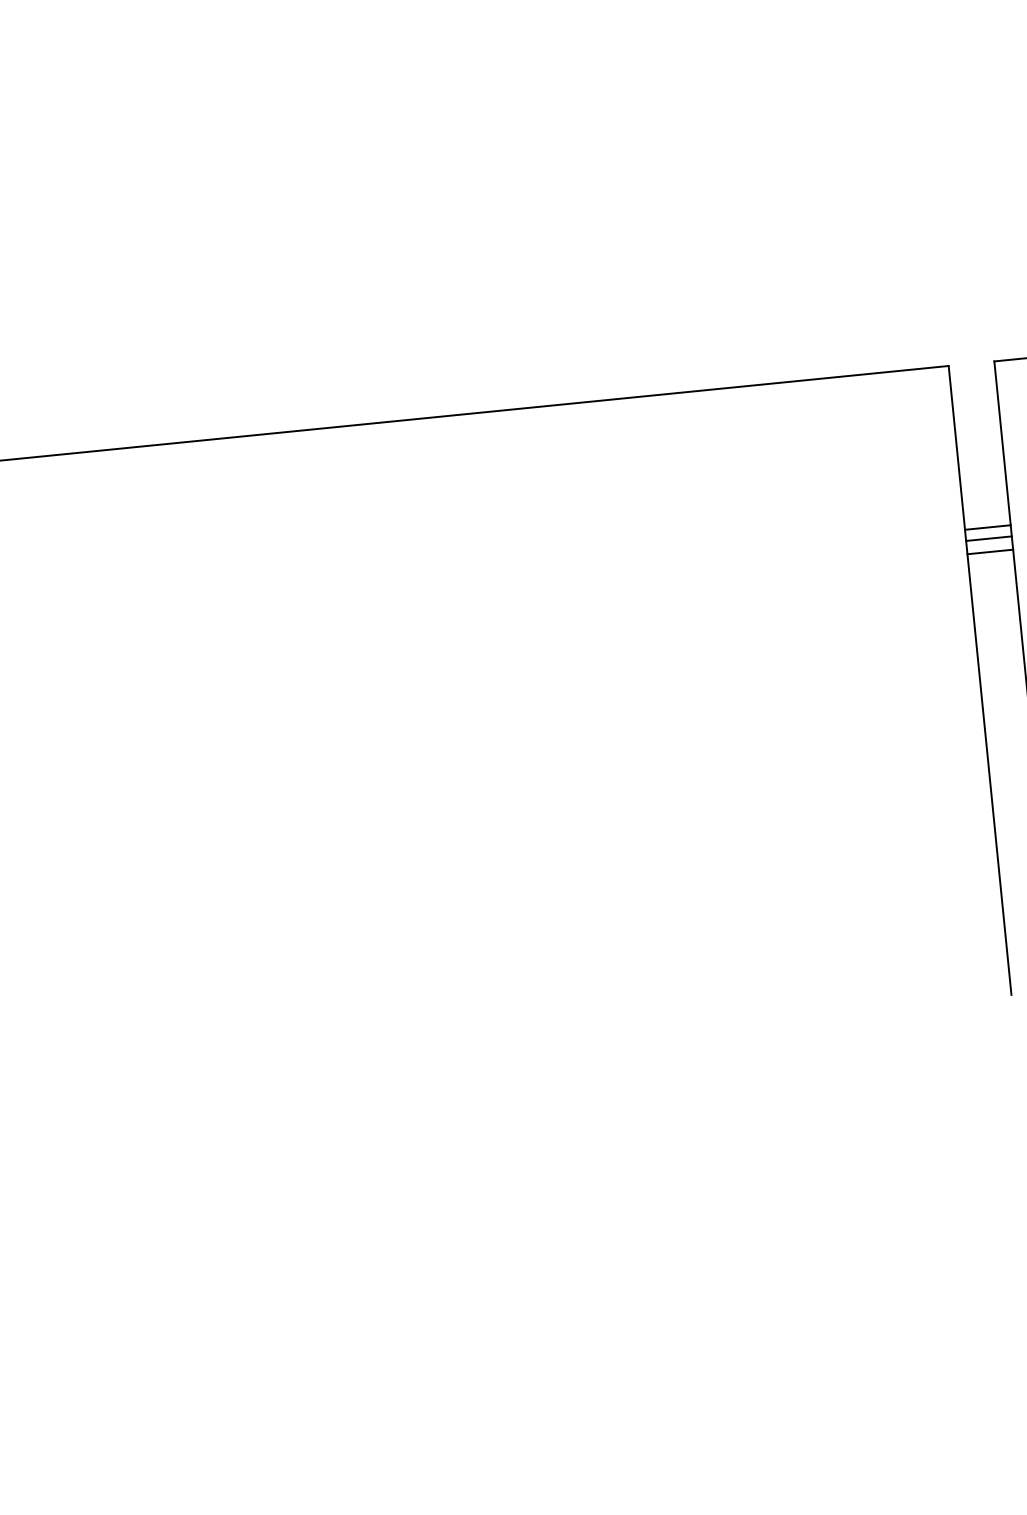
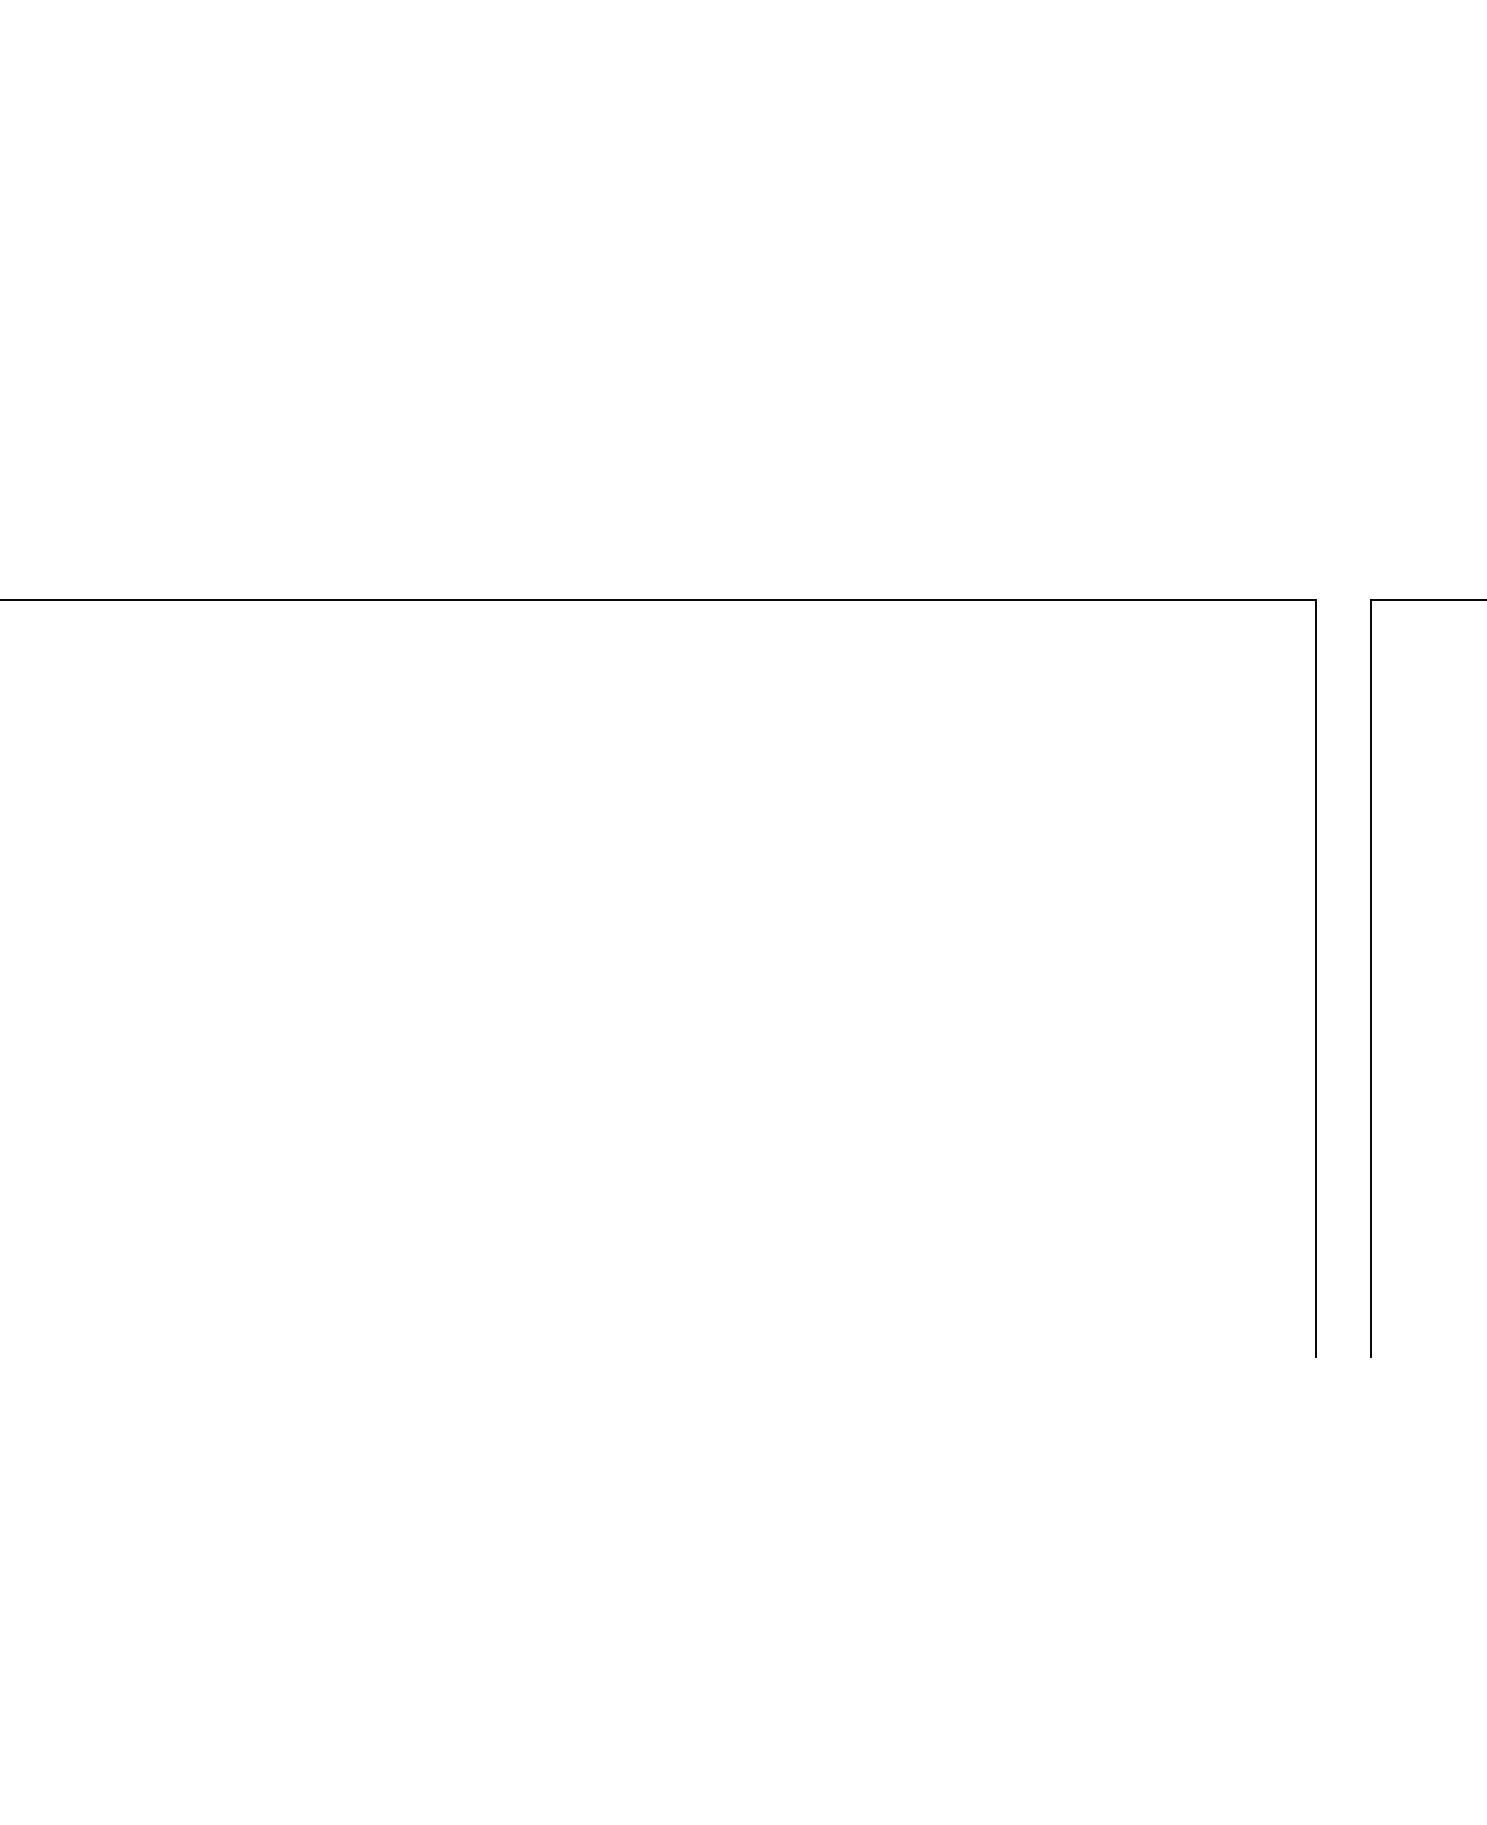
line: (987, 527) -> (1342, 796), removed
line: (988, 538) -> (1342, 810), removed
line: (989, 552) -> (1342, 826), removed

